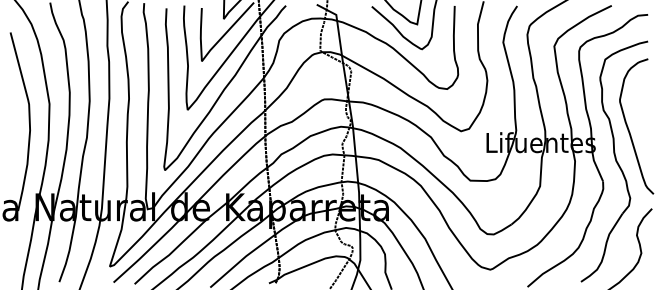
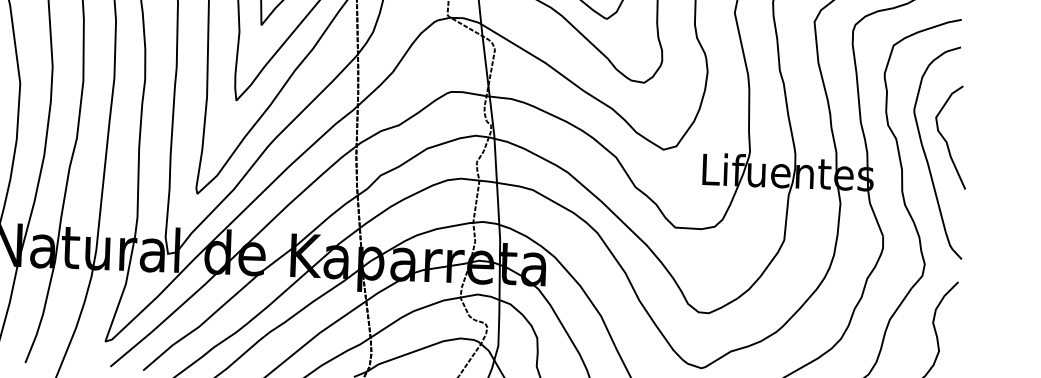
curve: (641, 118) -> (946, 140), added

